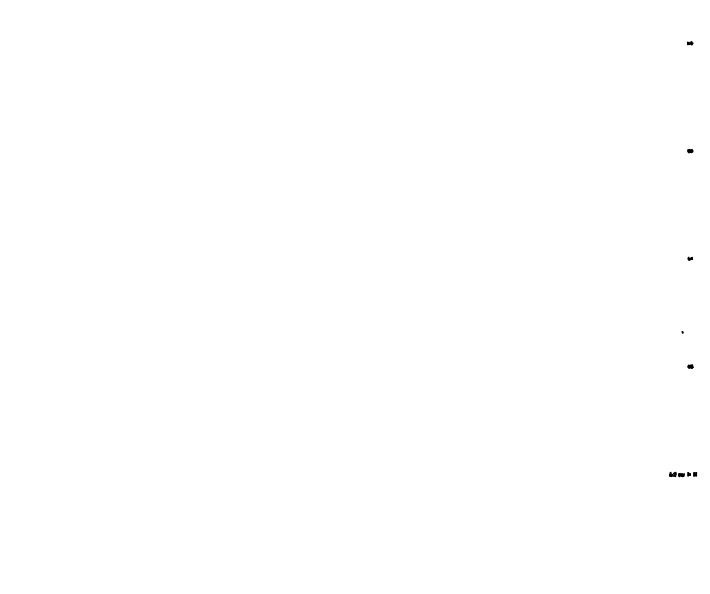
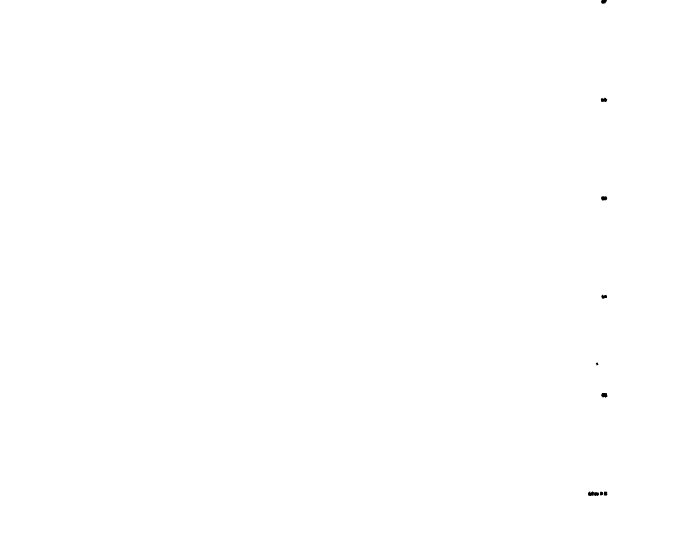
part: (683, 474) -> (597, 493), size x0.71

